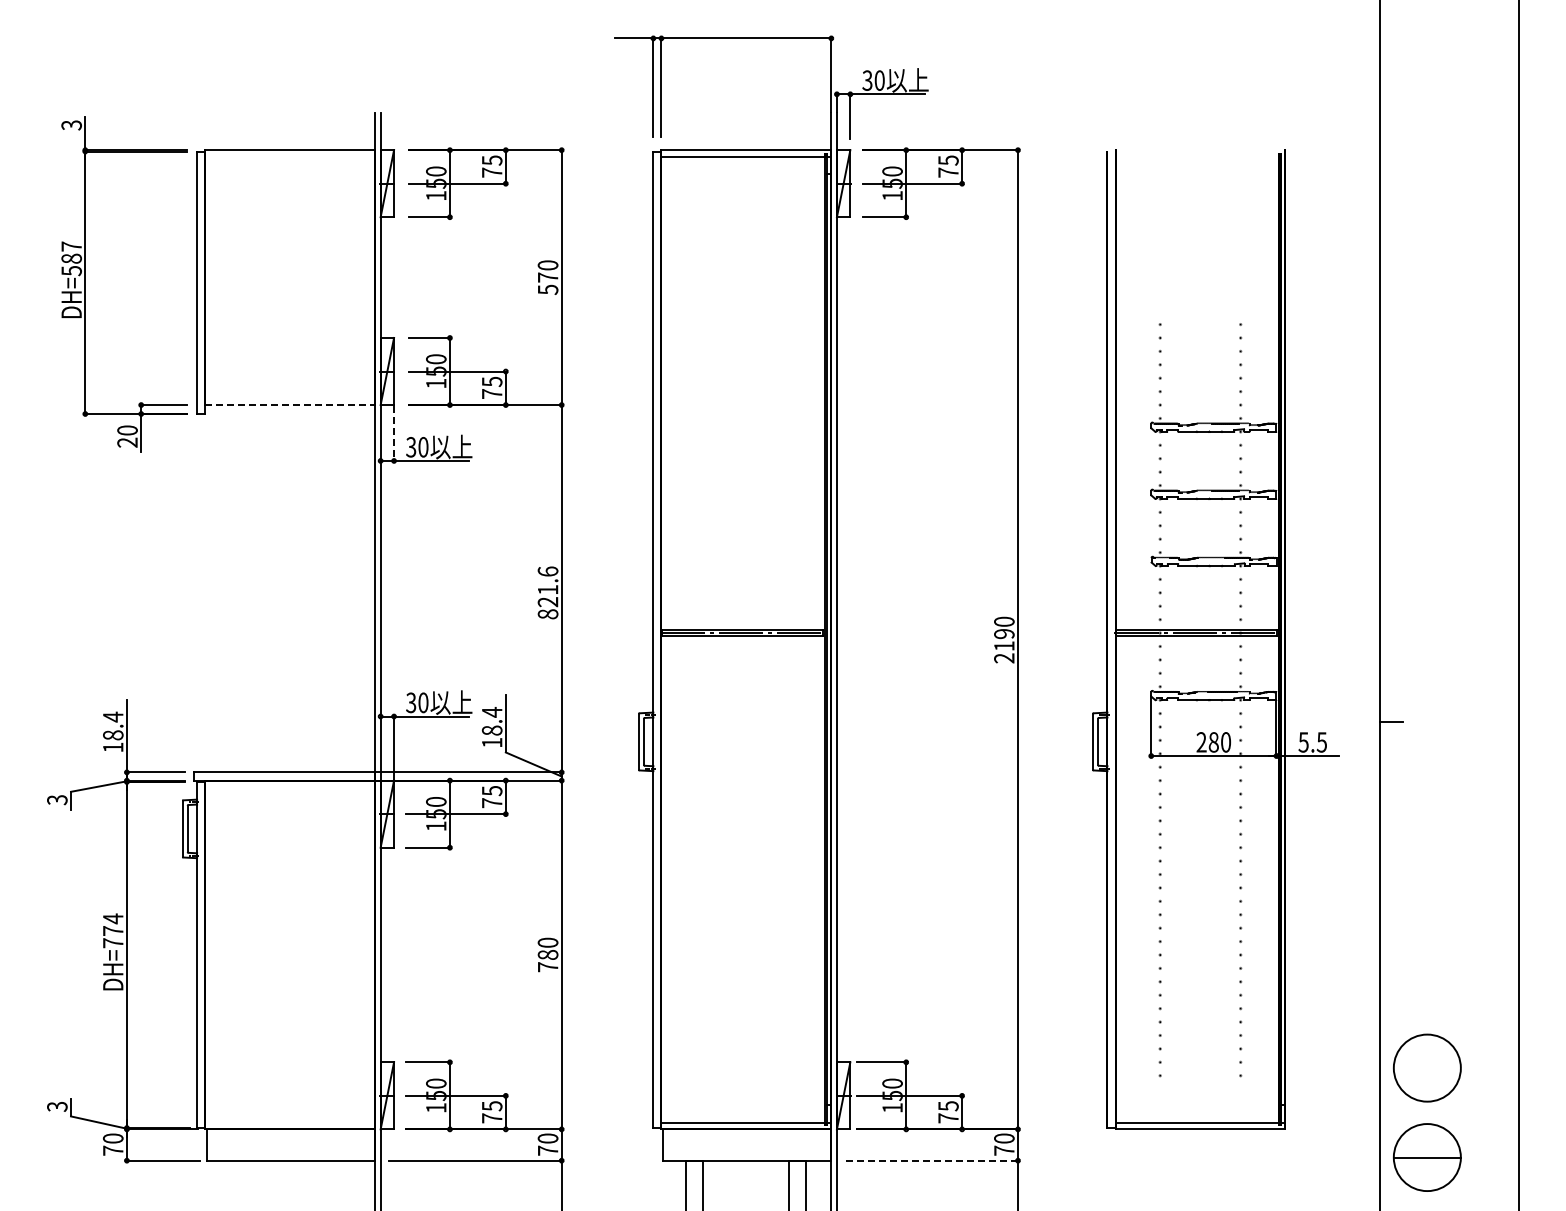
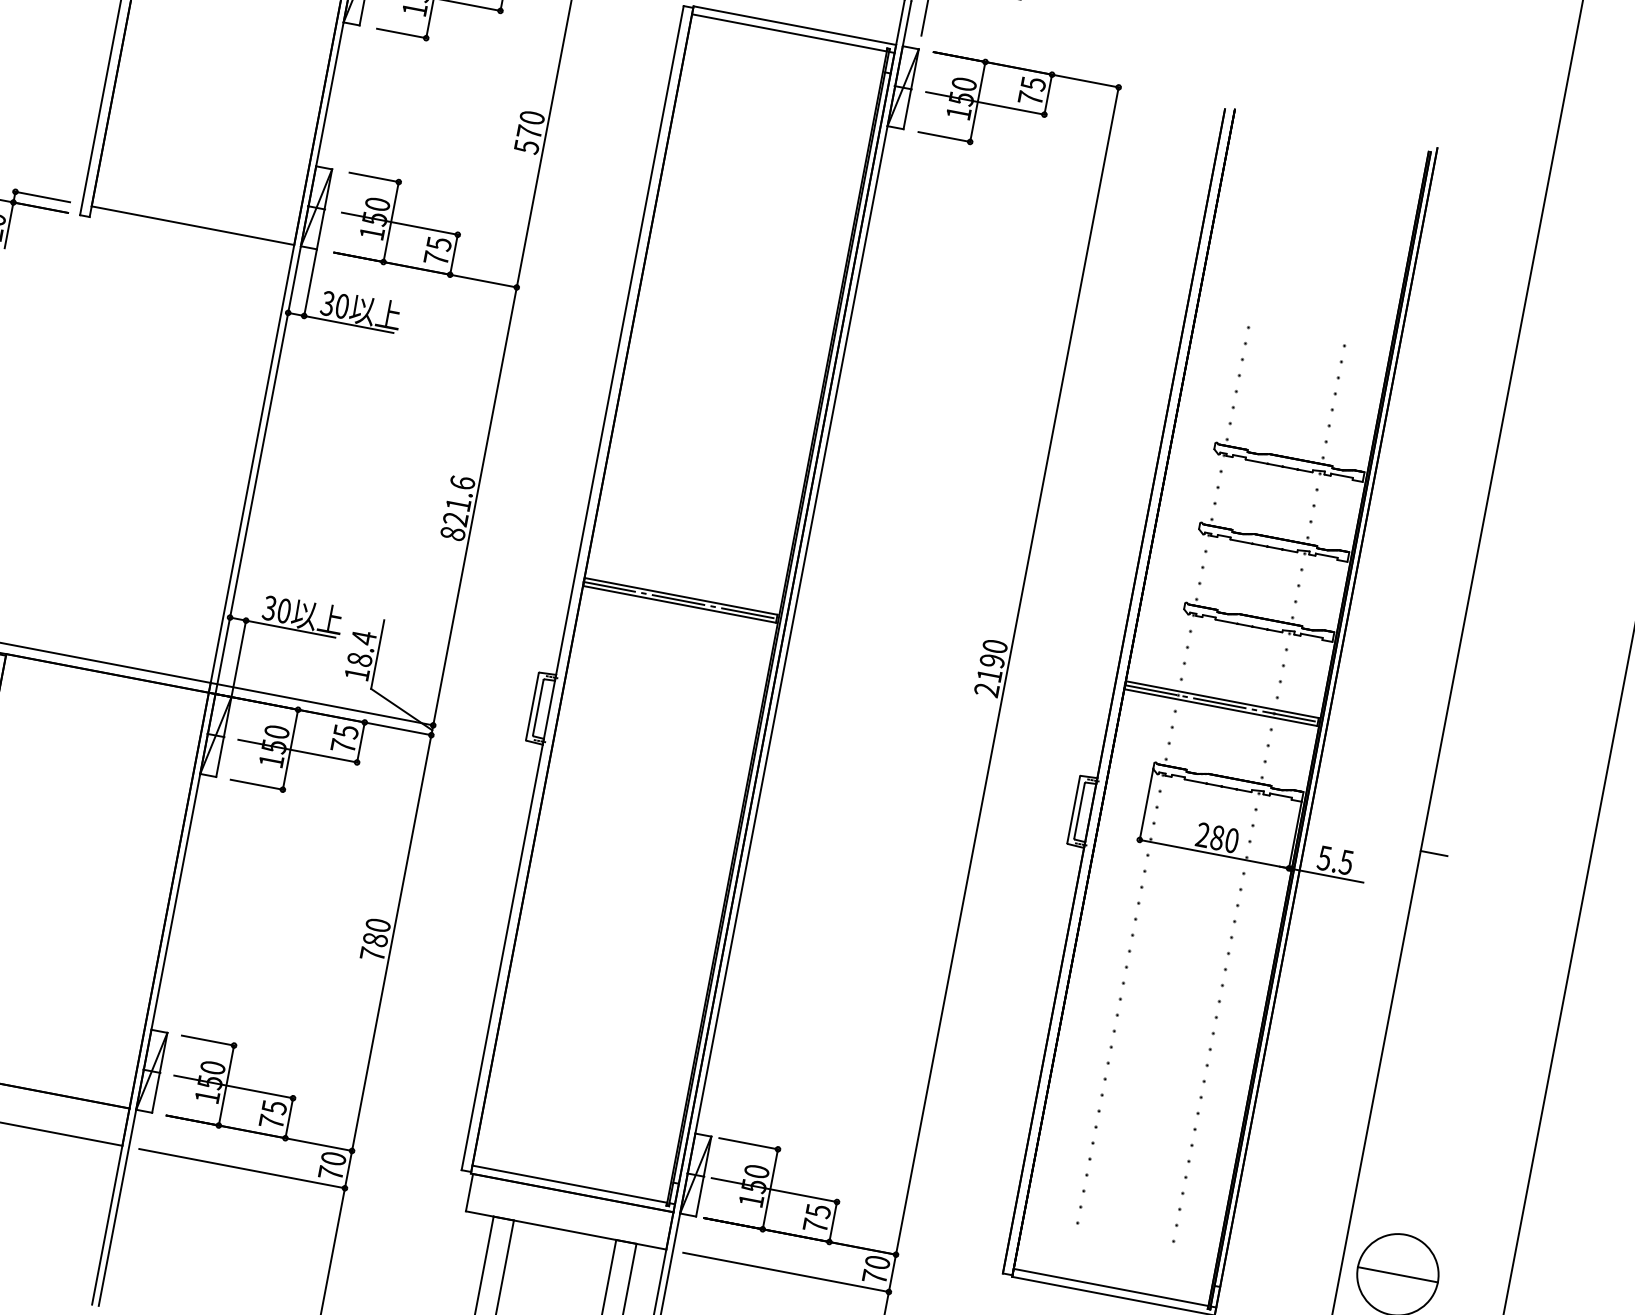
line: (290, 405) -> (193, 226), dashed -> solid
line: (394, 433) -> (310, 283), dashed -> solid
line: (1426, 1068) -> (1396, 1275), added
line: (932, 1160) -> (786, 1272), dashed -> solid

